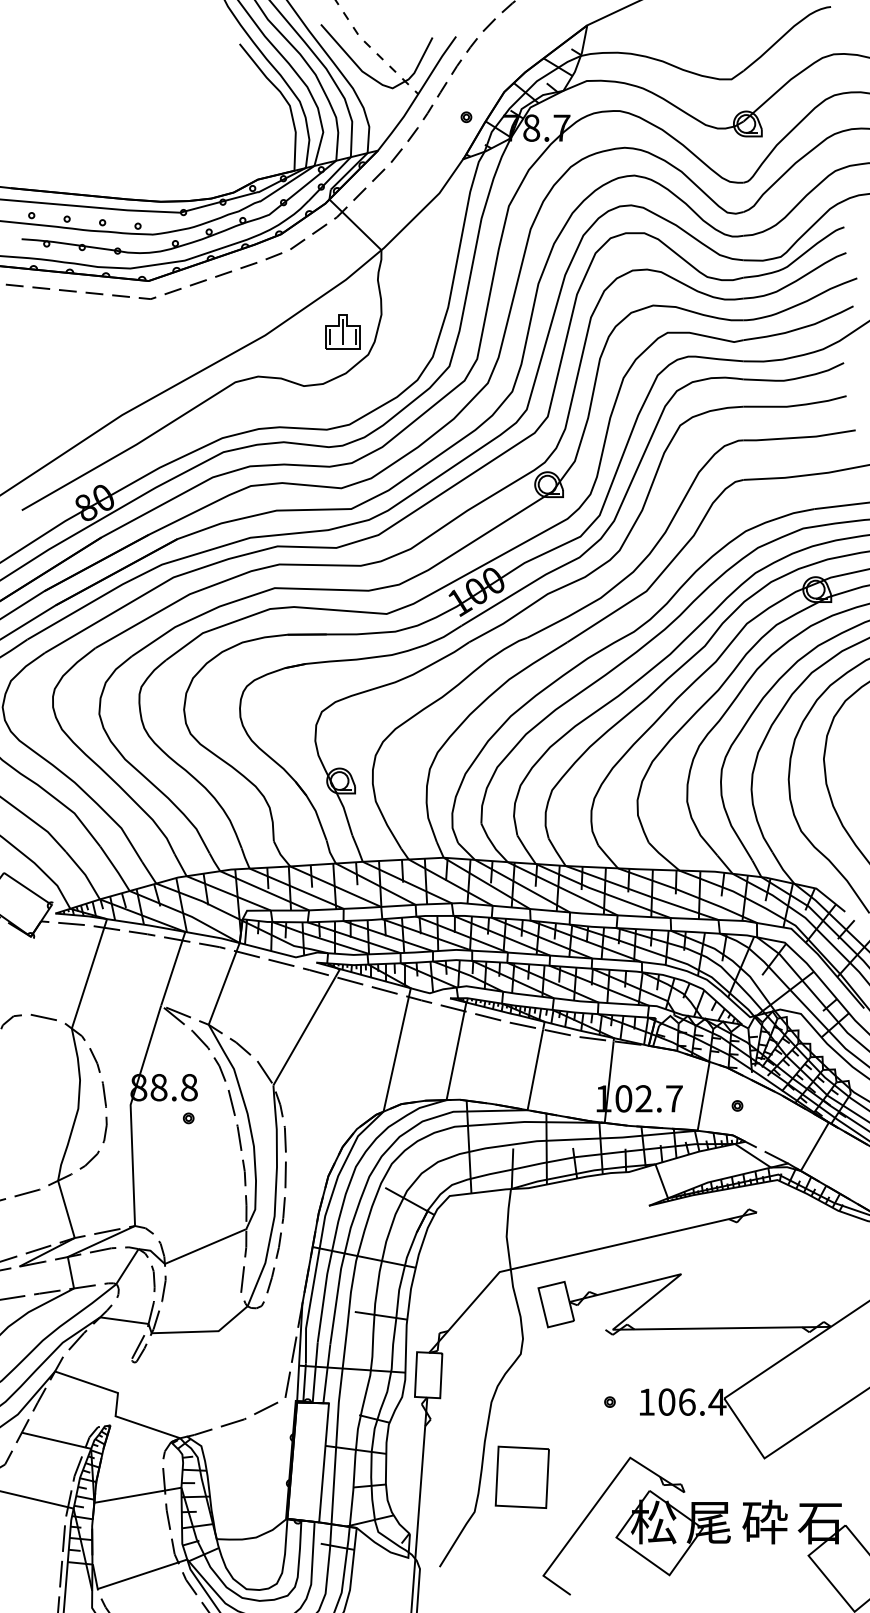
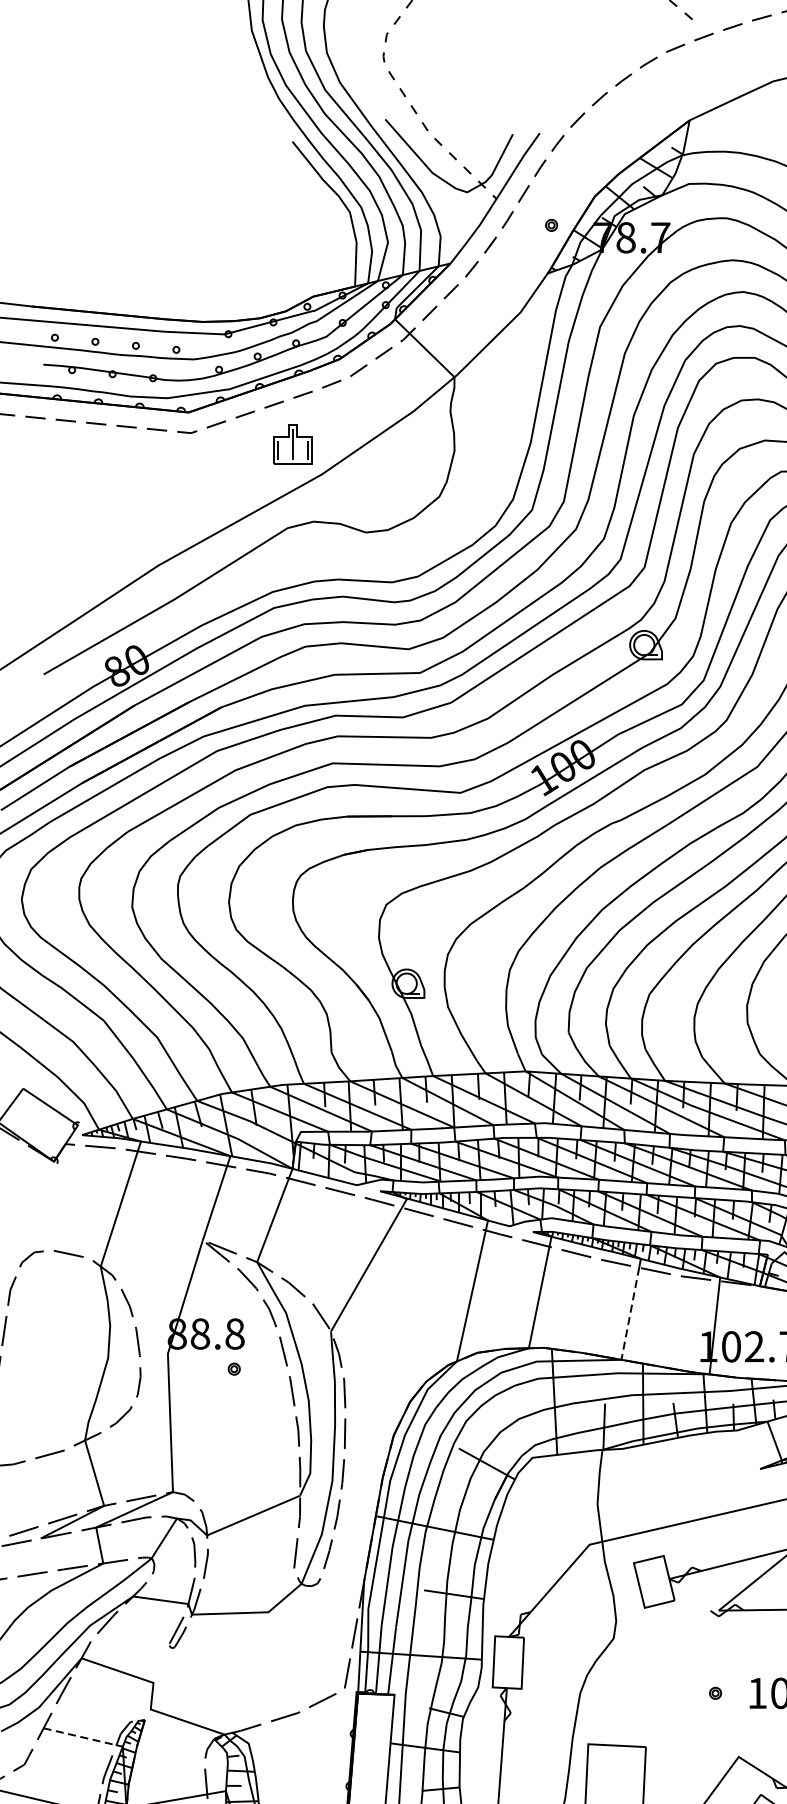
part: (342, 331) -> (292, 443), moved
line: (535, 1070) -> (630, 1314), solid -> dashed
line: (52, 1439) -> (78, 1736), solid -> dashed

